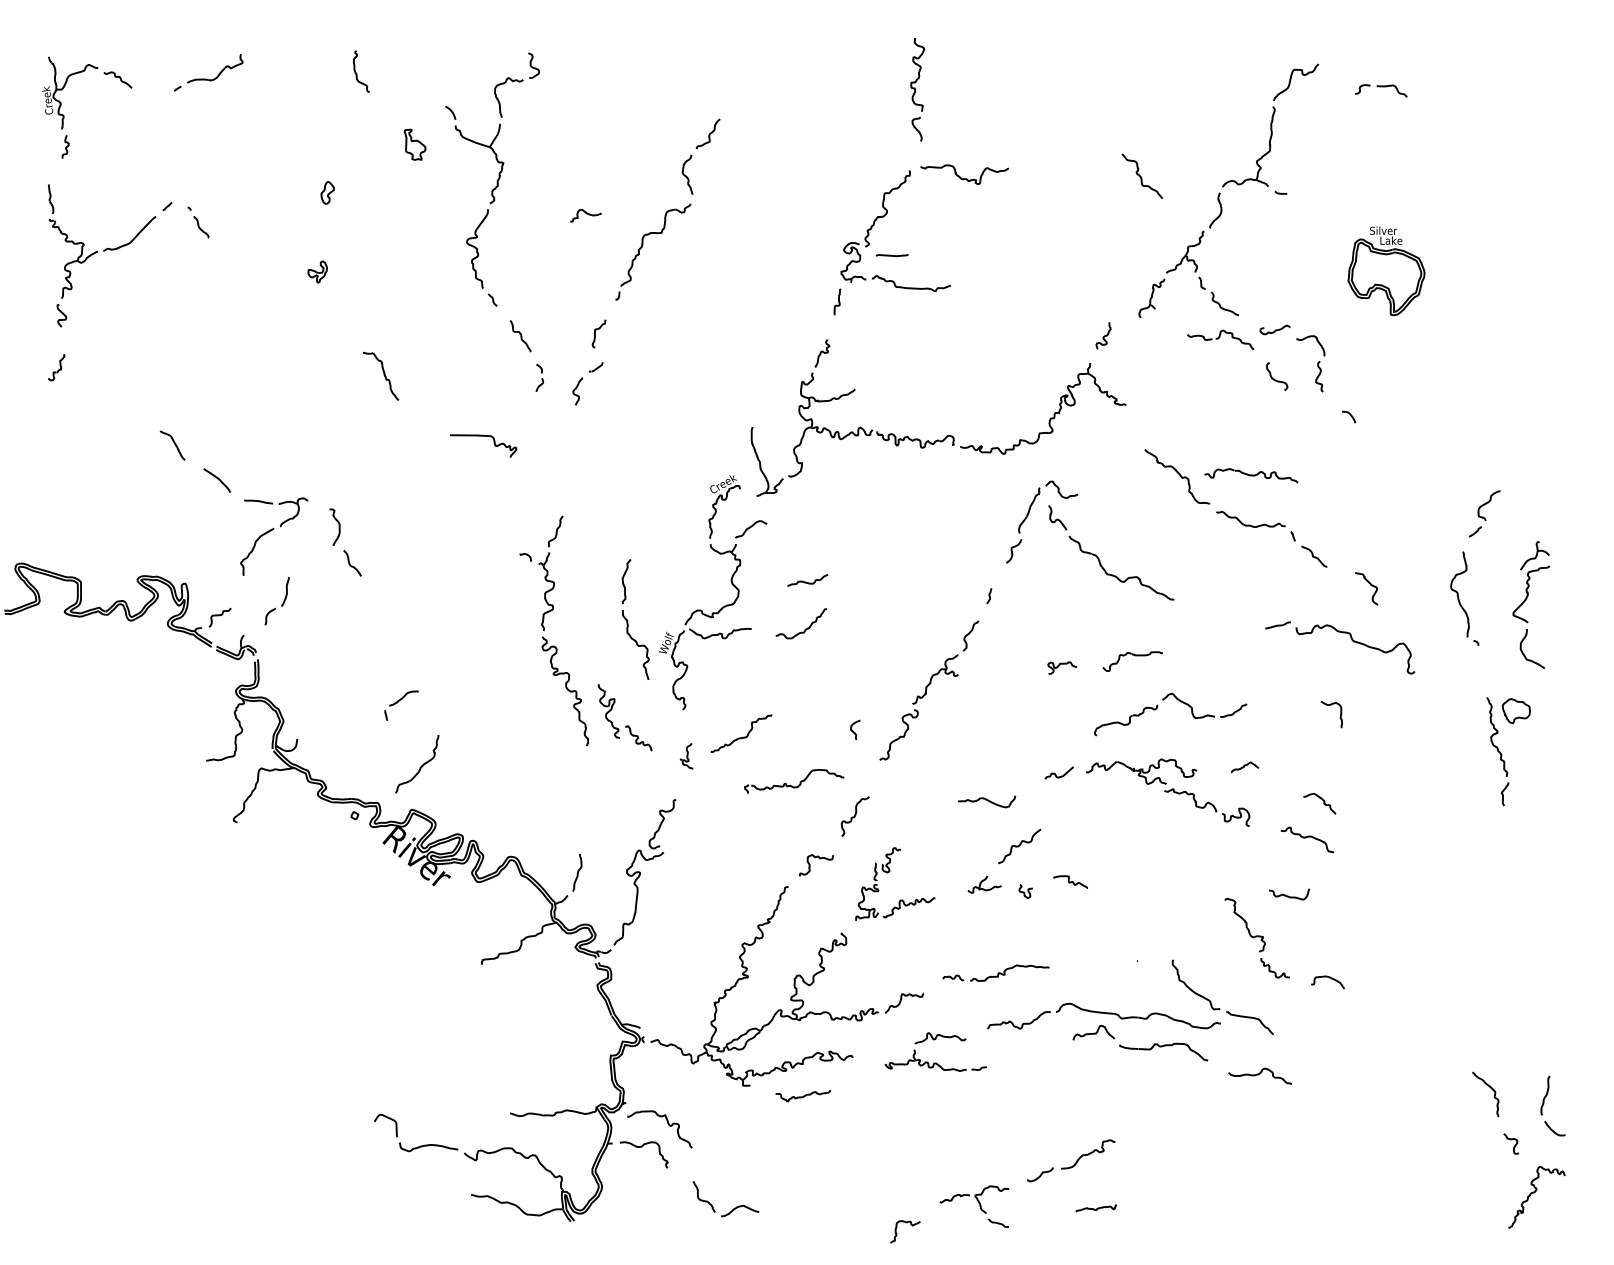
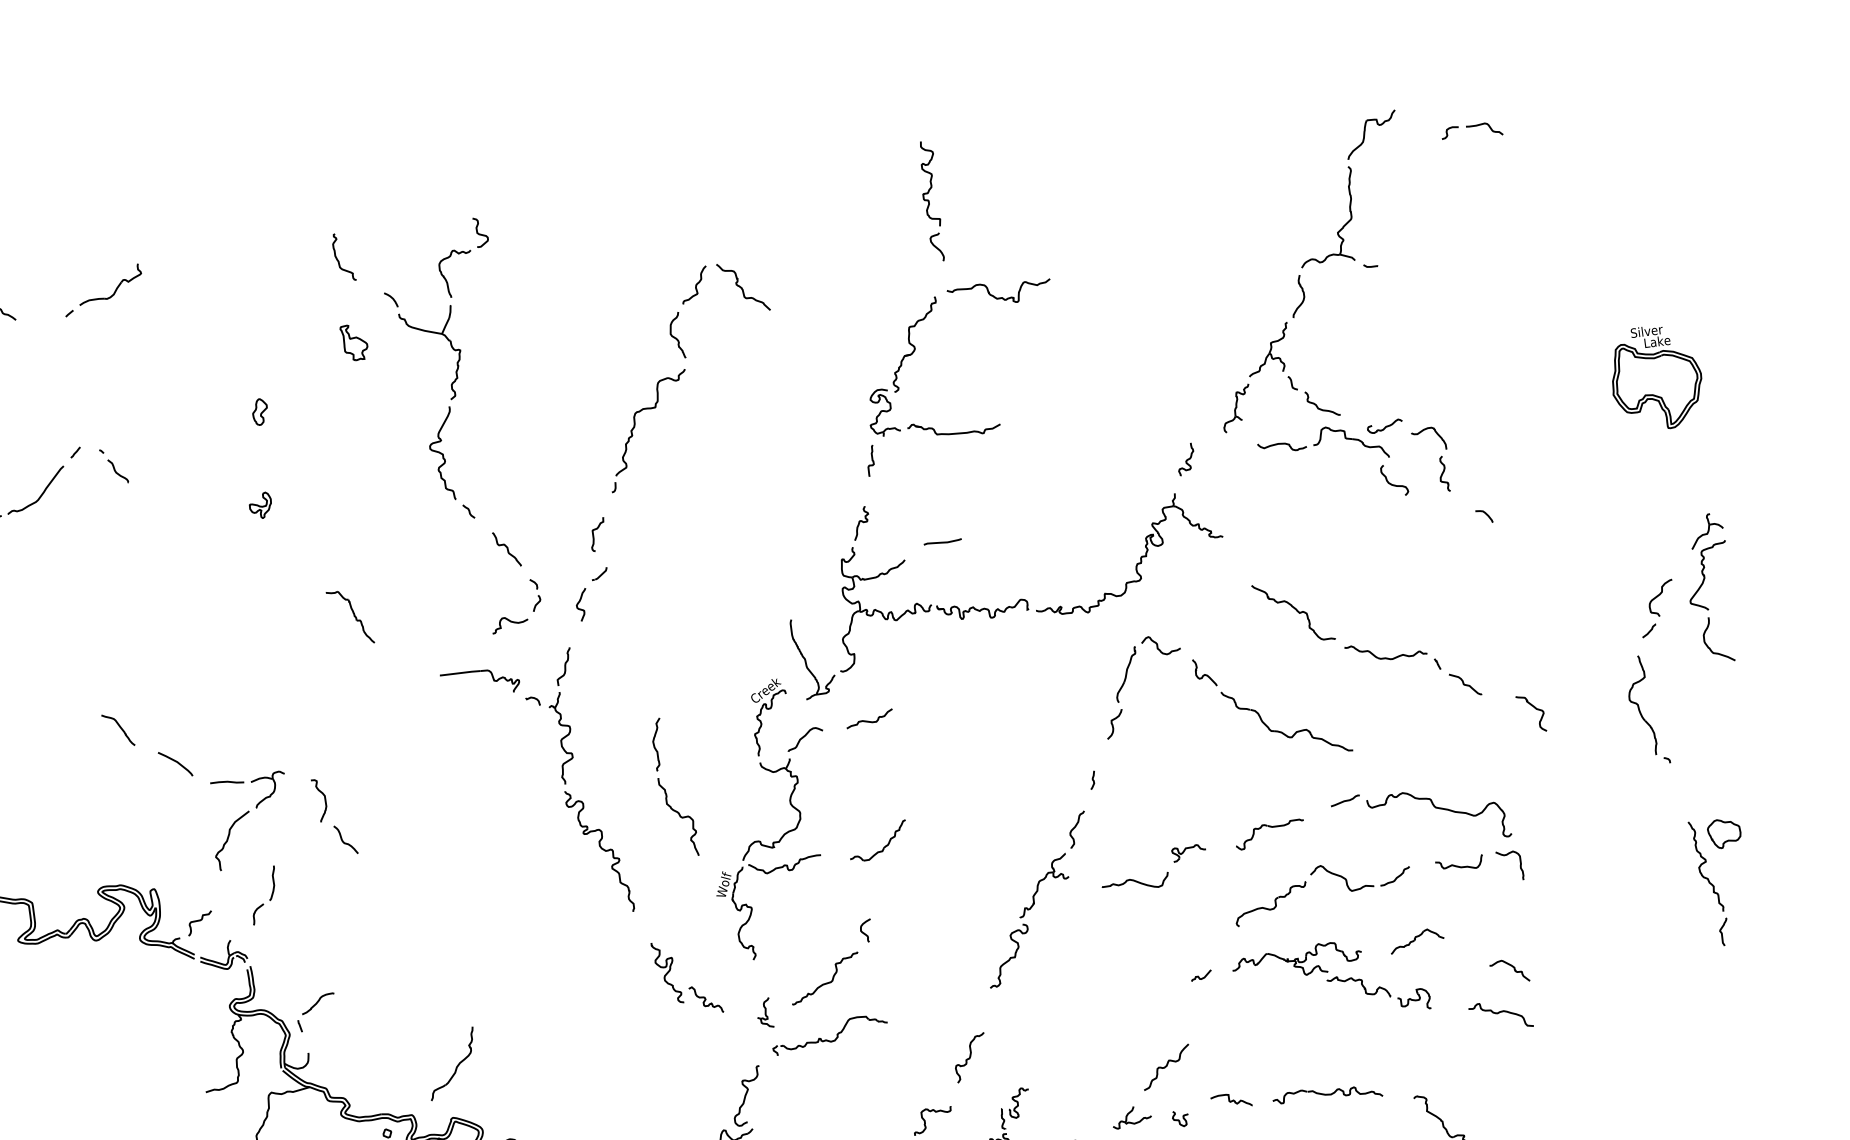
curve: (356, 71) -> (338, 257), moved
curve: (1140, 175) -> (741, 286), moved
curve: (586, 214) -> (510, 622), moved
line: (891, 255) -> (942, 542), moved
part: (1386, 271) -> (1656, 378), moved
part: (1220, 339) -> (1322, 445), size x1.67
part: (1251, 475) -> (1327, 1094), moved
part: (1099, 558) -> (1259, 713), moved
curve: (806, 581) -> (868, 720), moved
part: (1526, 600) -> (1703, 584), moved
part: (628, 620) -> (666, 789), moved
part: (544, 630) -> (566, 783), moved
part: (1351, 640) -> (1433, 807), moved
part: (401, 705) -> (316, 1012), moved
curve: (853, 730) -> (864, 931), moved
part: (1244, 767) -> (1416, 940), size x1.67
part: (1058, 772) -> (1200, 975), size x0.62
part: (794, 781) -> (830, 1034), moved
curve: (987, 801) -> (1136, 882), moved
curve: (1288, 895) -> (1458, 865), moved

